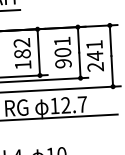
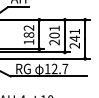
text: (63, 63) -> (54, 42), 901 -> 201

